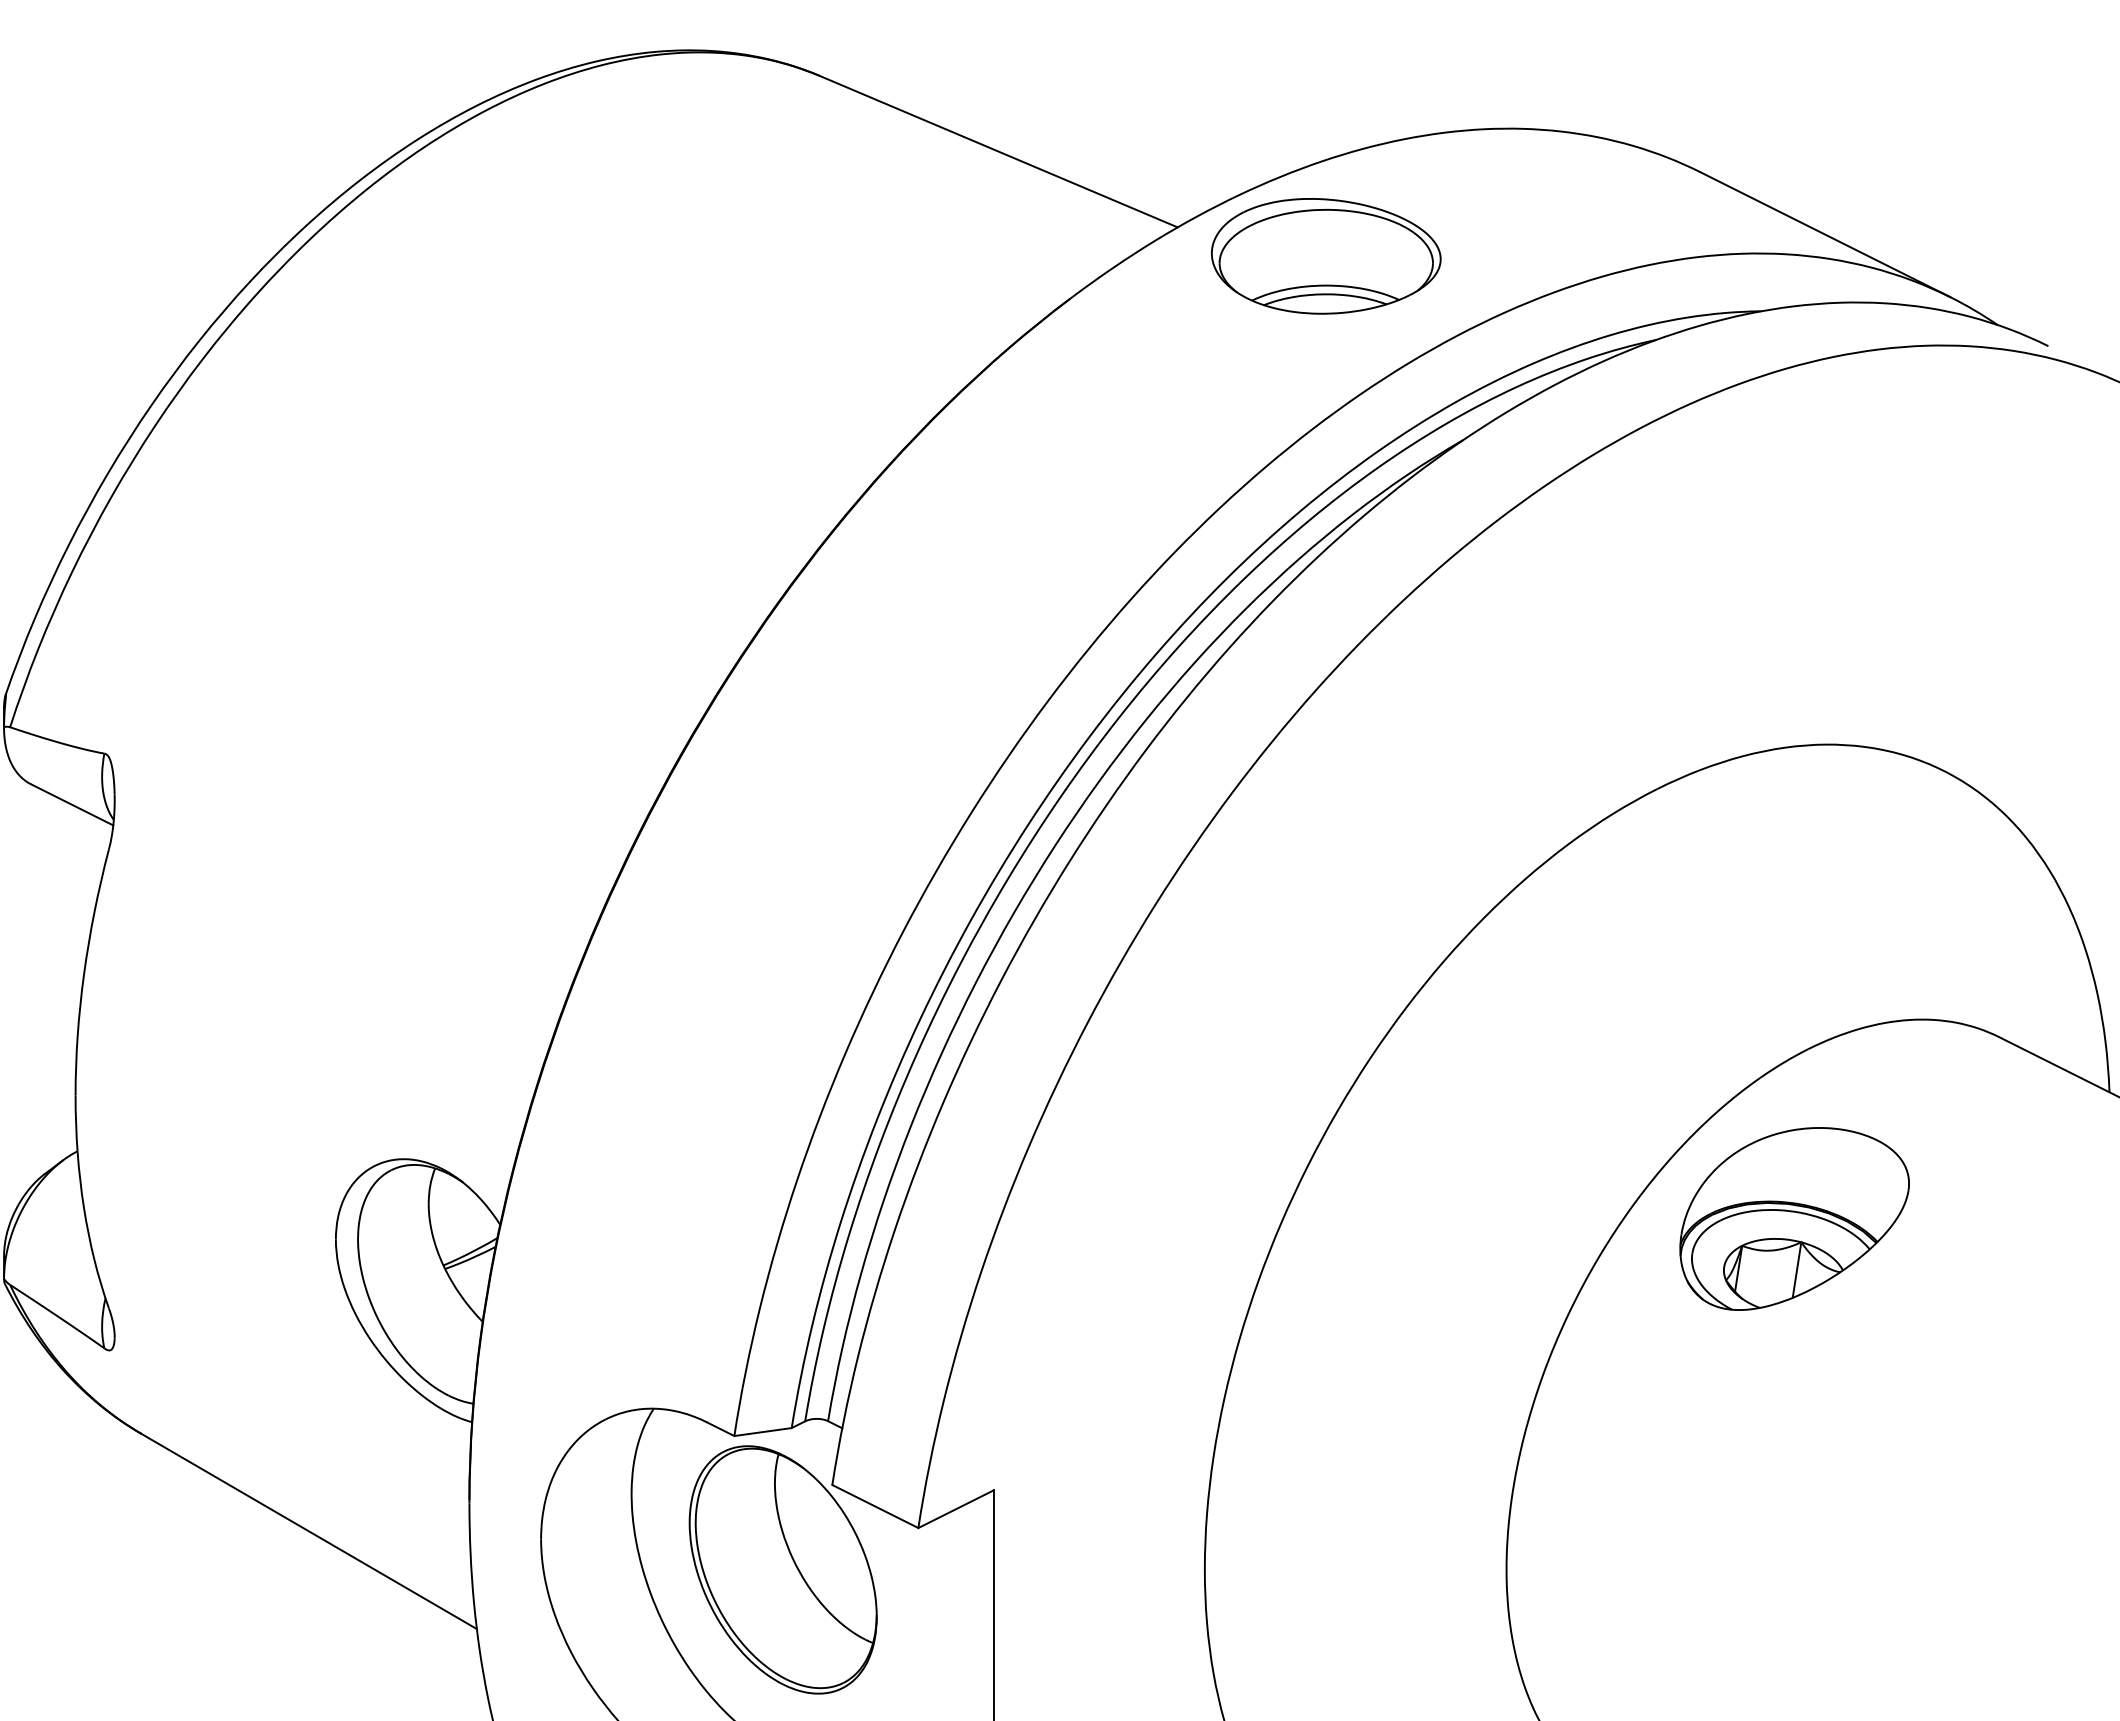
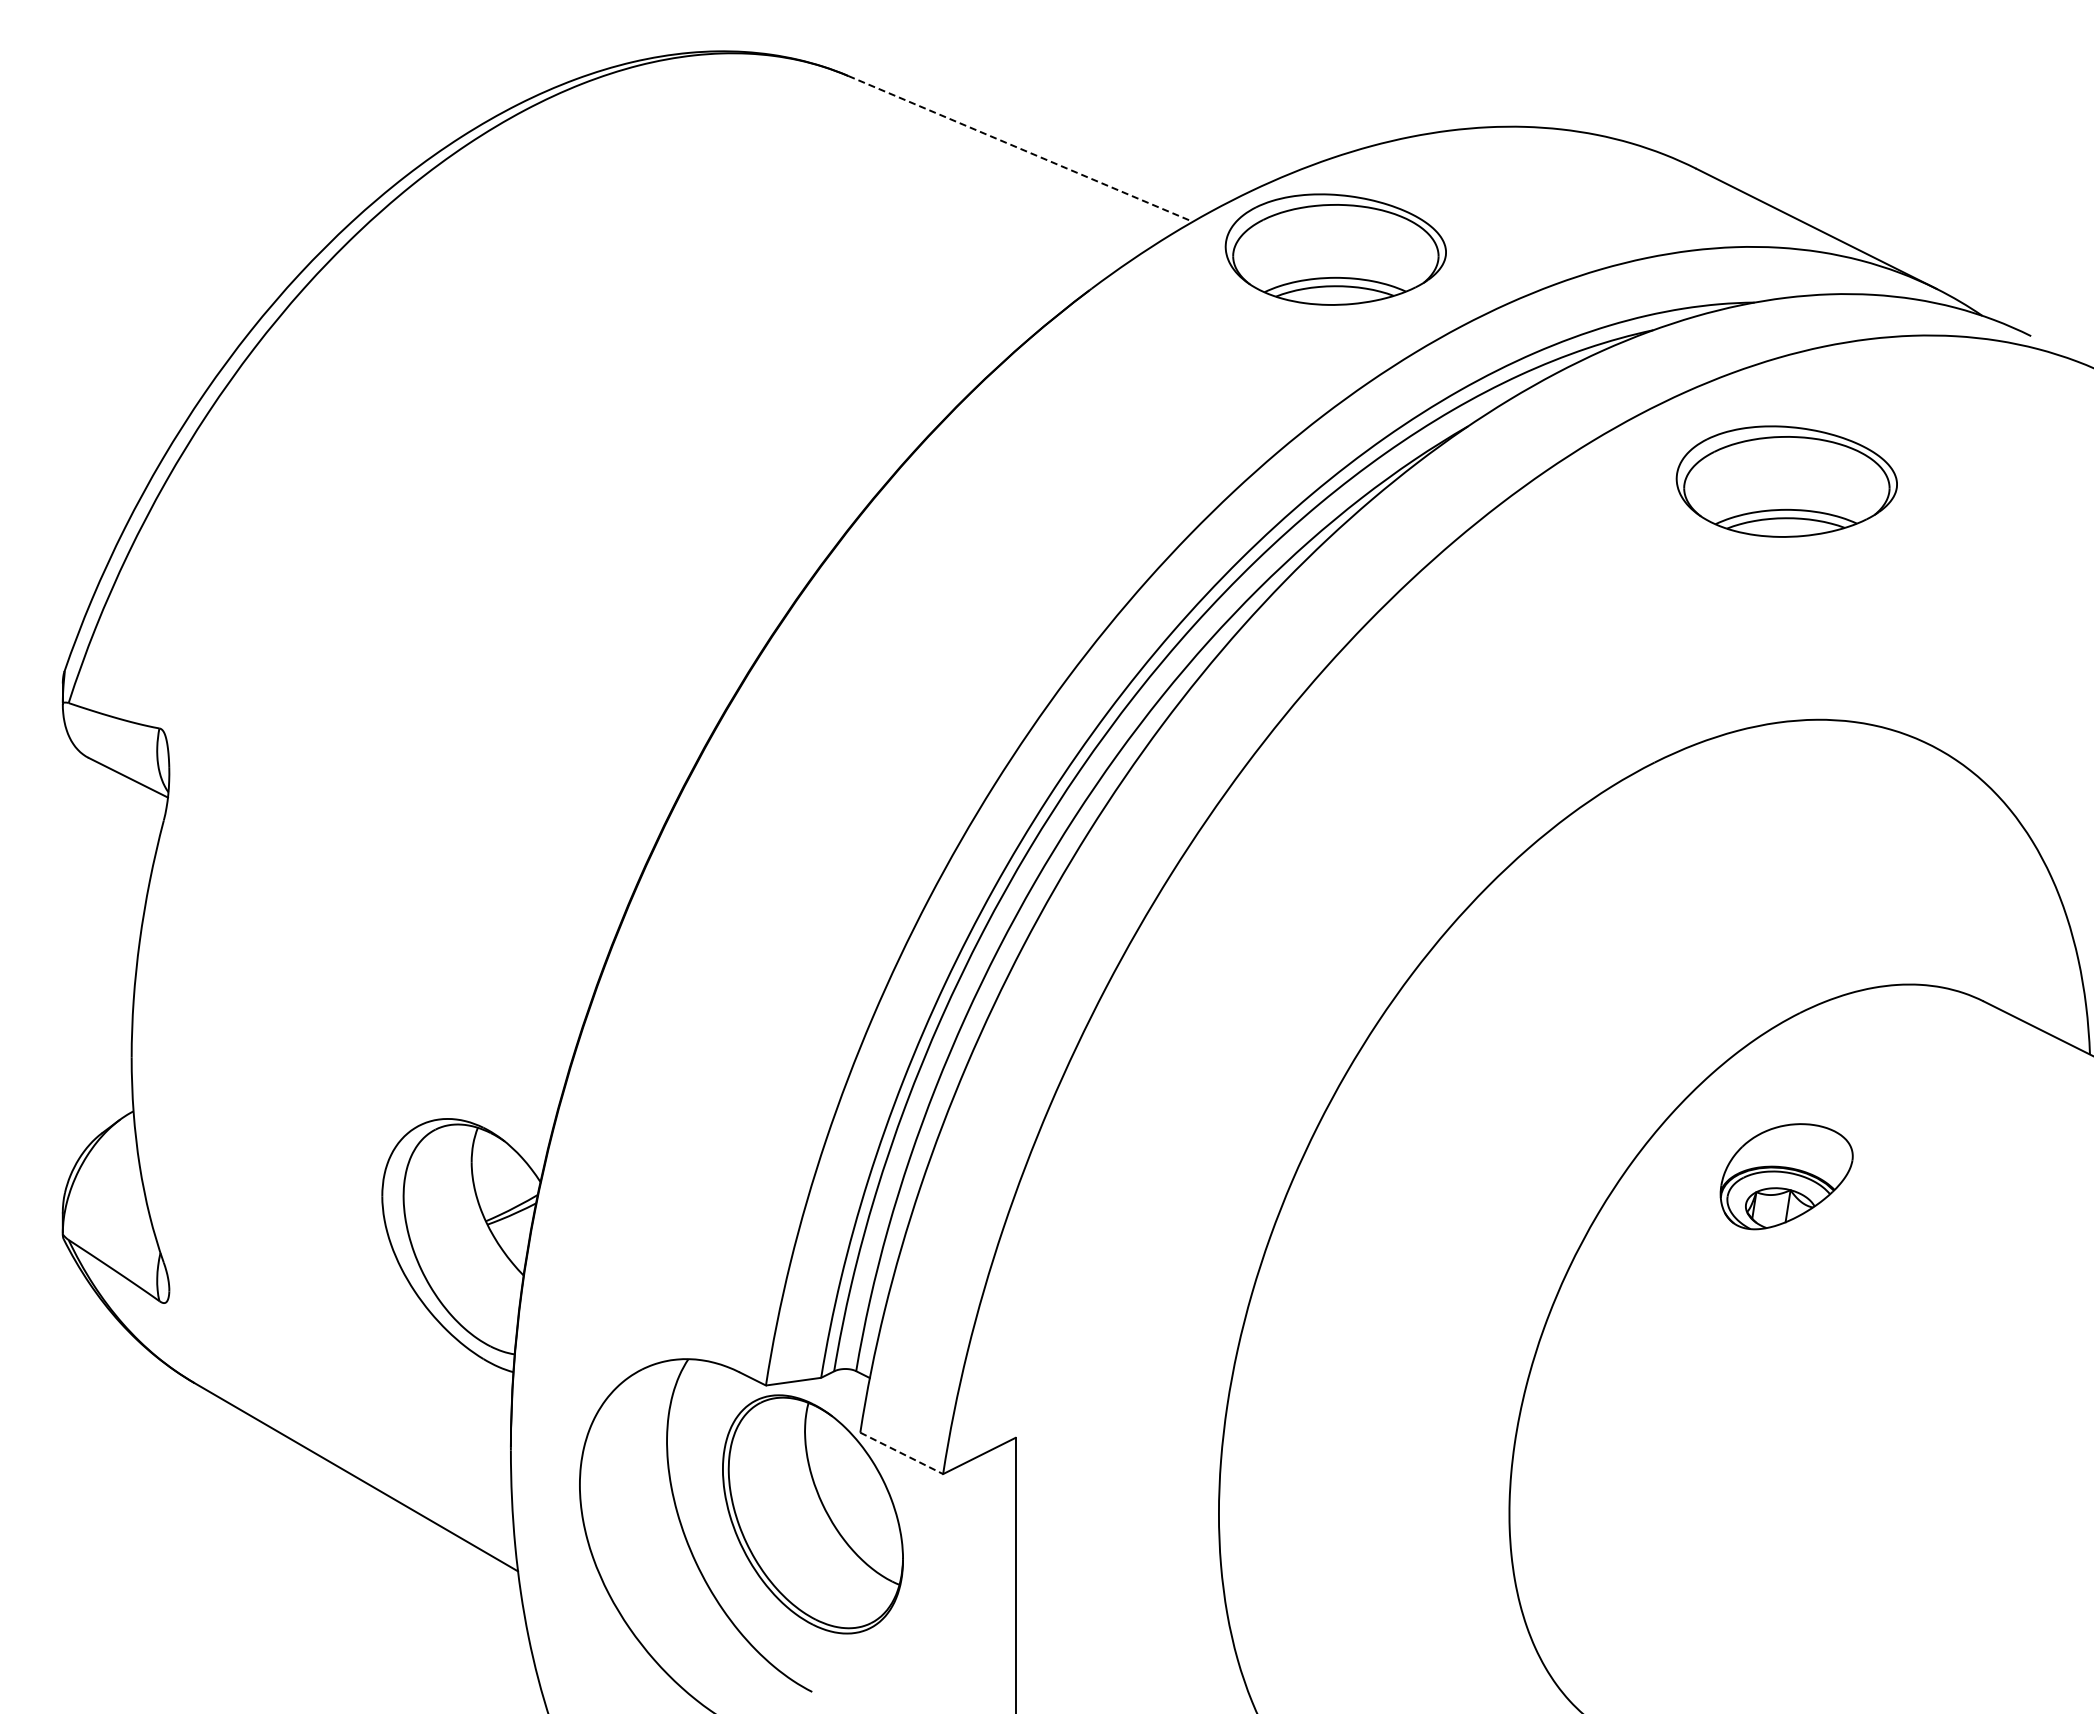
line: (999, 152) -> (1021, 149), solid -> dashed
part: (1794, 497) -> (1786, 481), added
part: (1794, 1218) -> (1786, 1176), size x0.6
line: (876, 1506) -> (902, 1453), solid -> dashed

